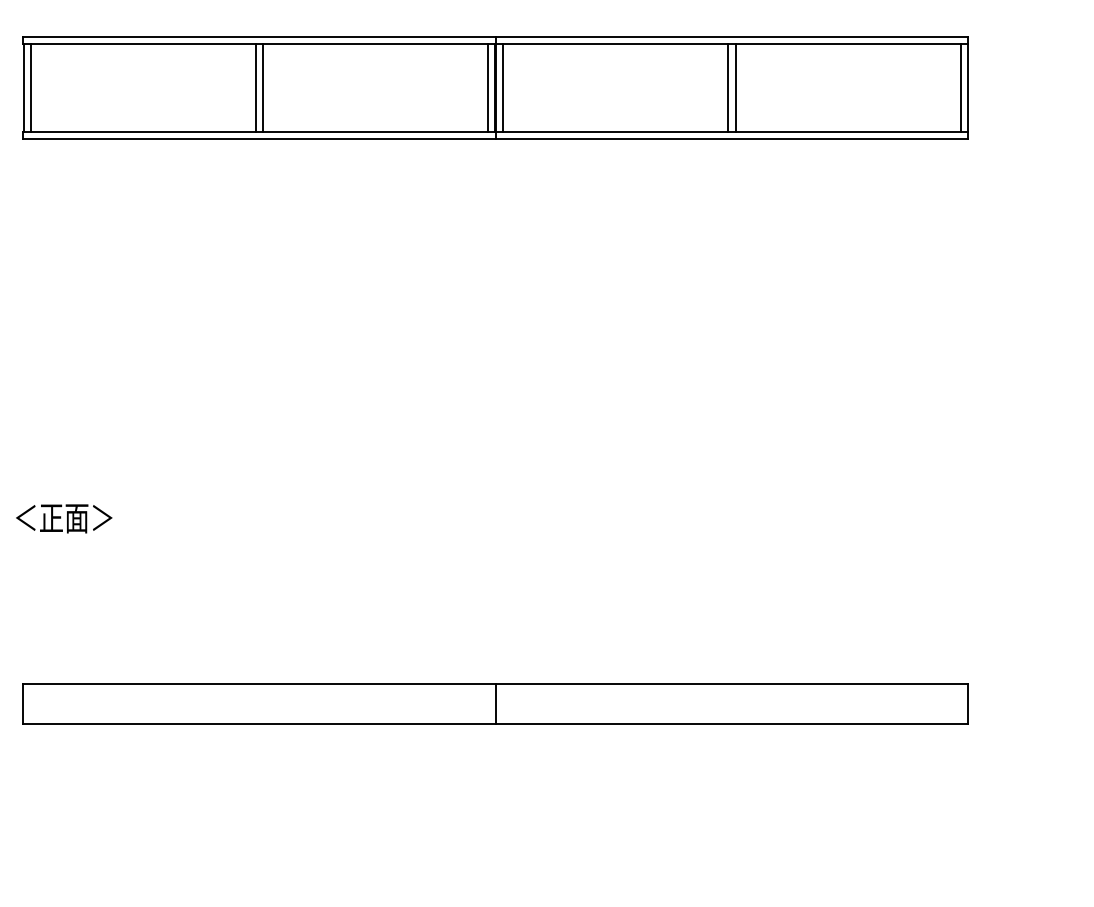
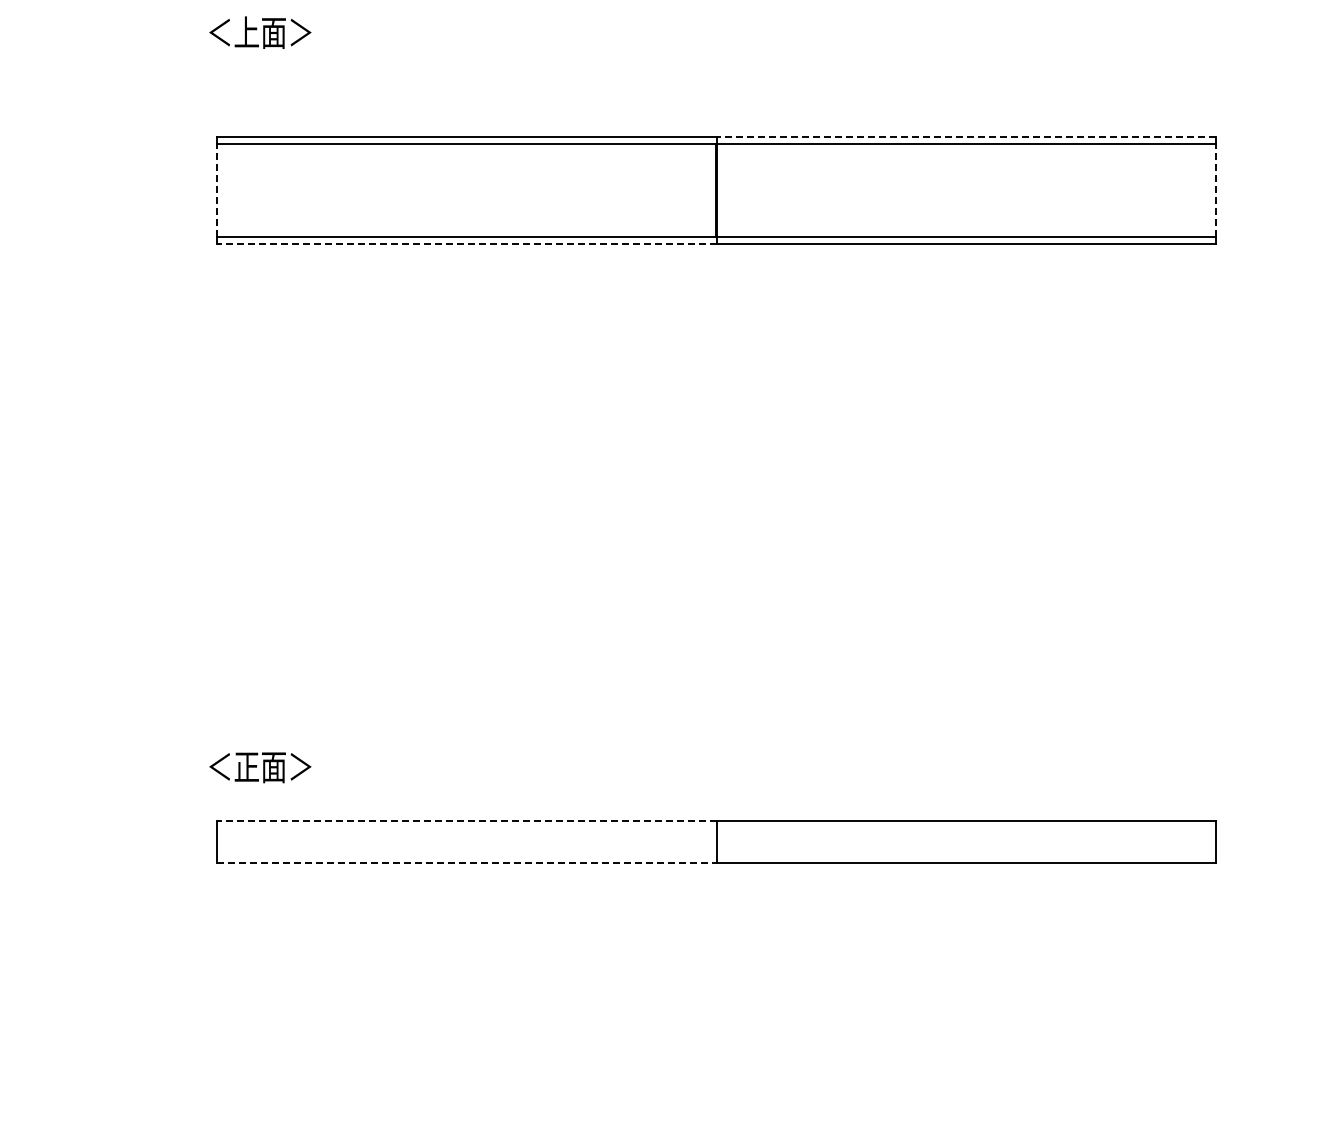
line: (731, 37) -> (966, 136), solid -> dashed
line: (23, 87) -> (217, 189), solid -> dashed
line: (967, 87) -> (1215, 189), solid -> dashed
line: (30, 88) -> (224, 190), removed
line: (256, 88) -> (463, 190), removed
line: (262, 88) -> (470, 190), removed
line: (487, 88) -> (708, 190), removed
line: (503, 88) -> (724, 190), removed
line: (728, 88) -> (962, 190), removed
line: (735, 88) -> (970, 190), removed
line: (960, 88) -> (1208, 190), removed
line: (259, 139) -> (466, 244), solid -> dashed
text: (64, 518) -> (260, 767), moved
line: (259, 684) -> (466, 820), solid -> dashed
line: (259, 724) -> (466, 863), solid -> dashed

